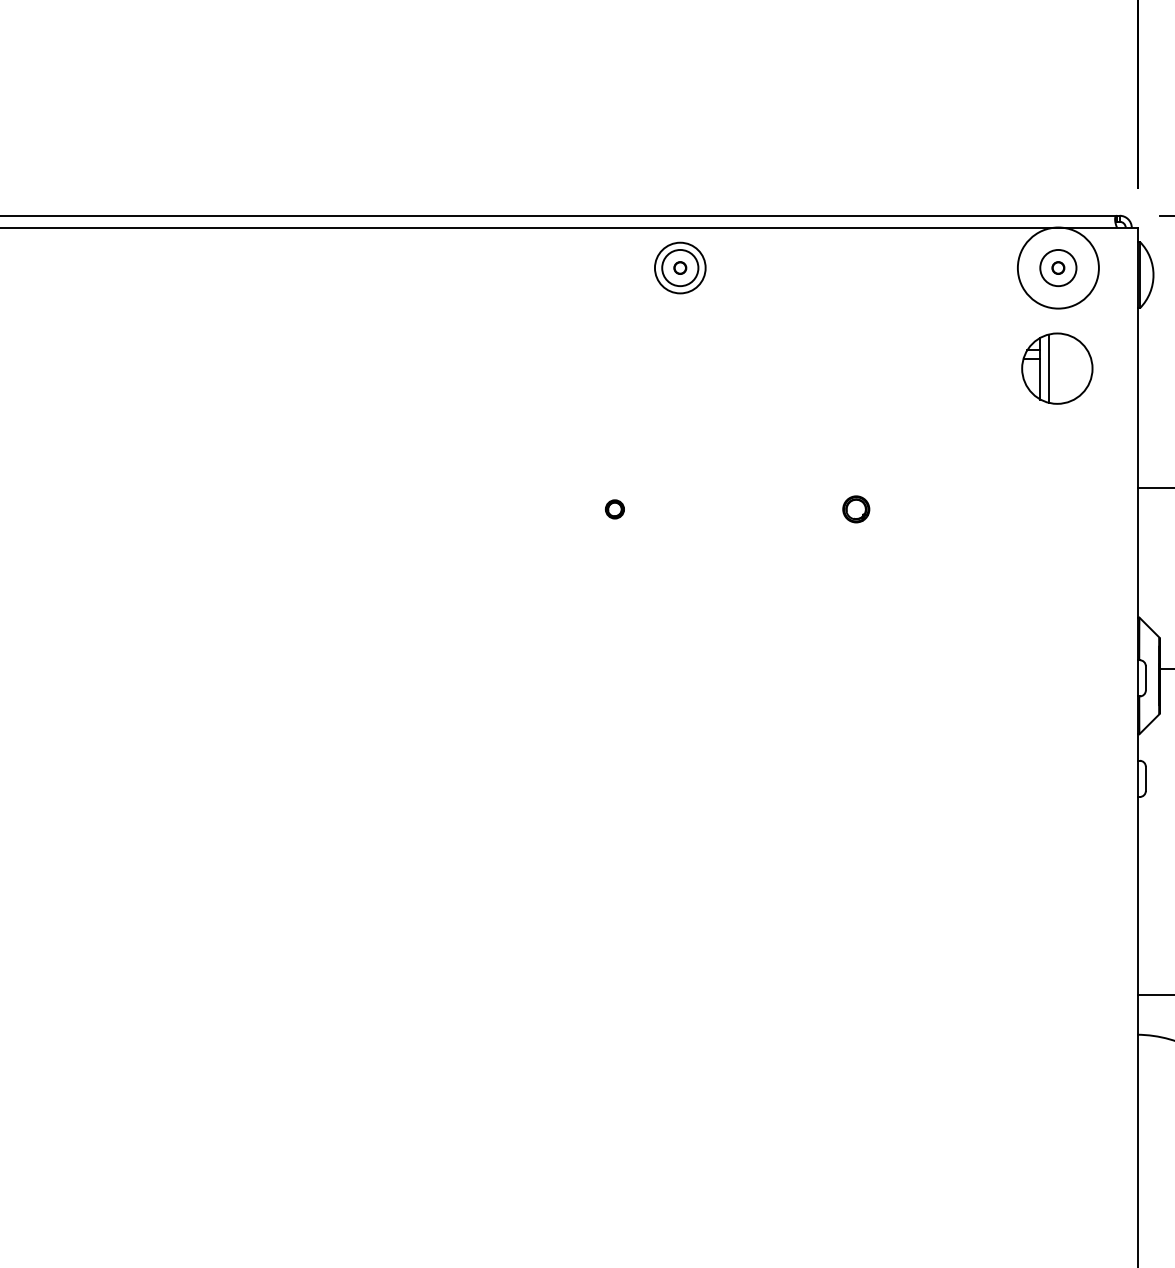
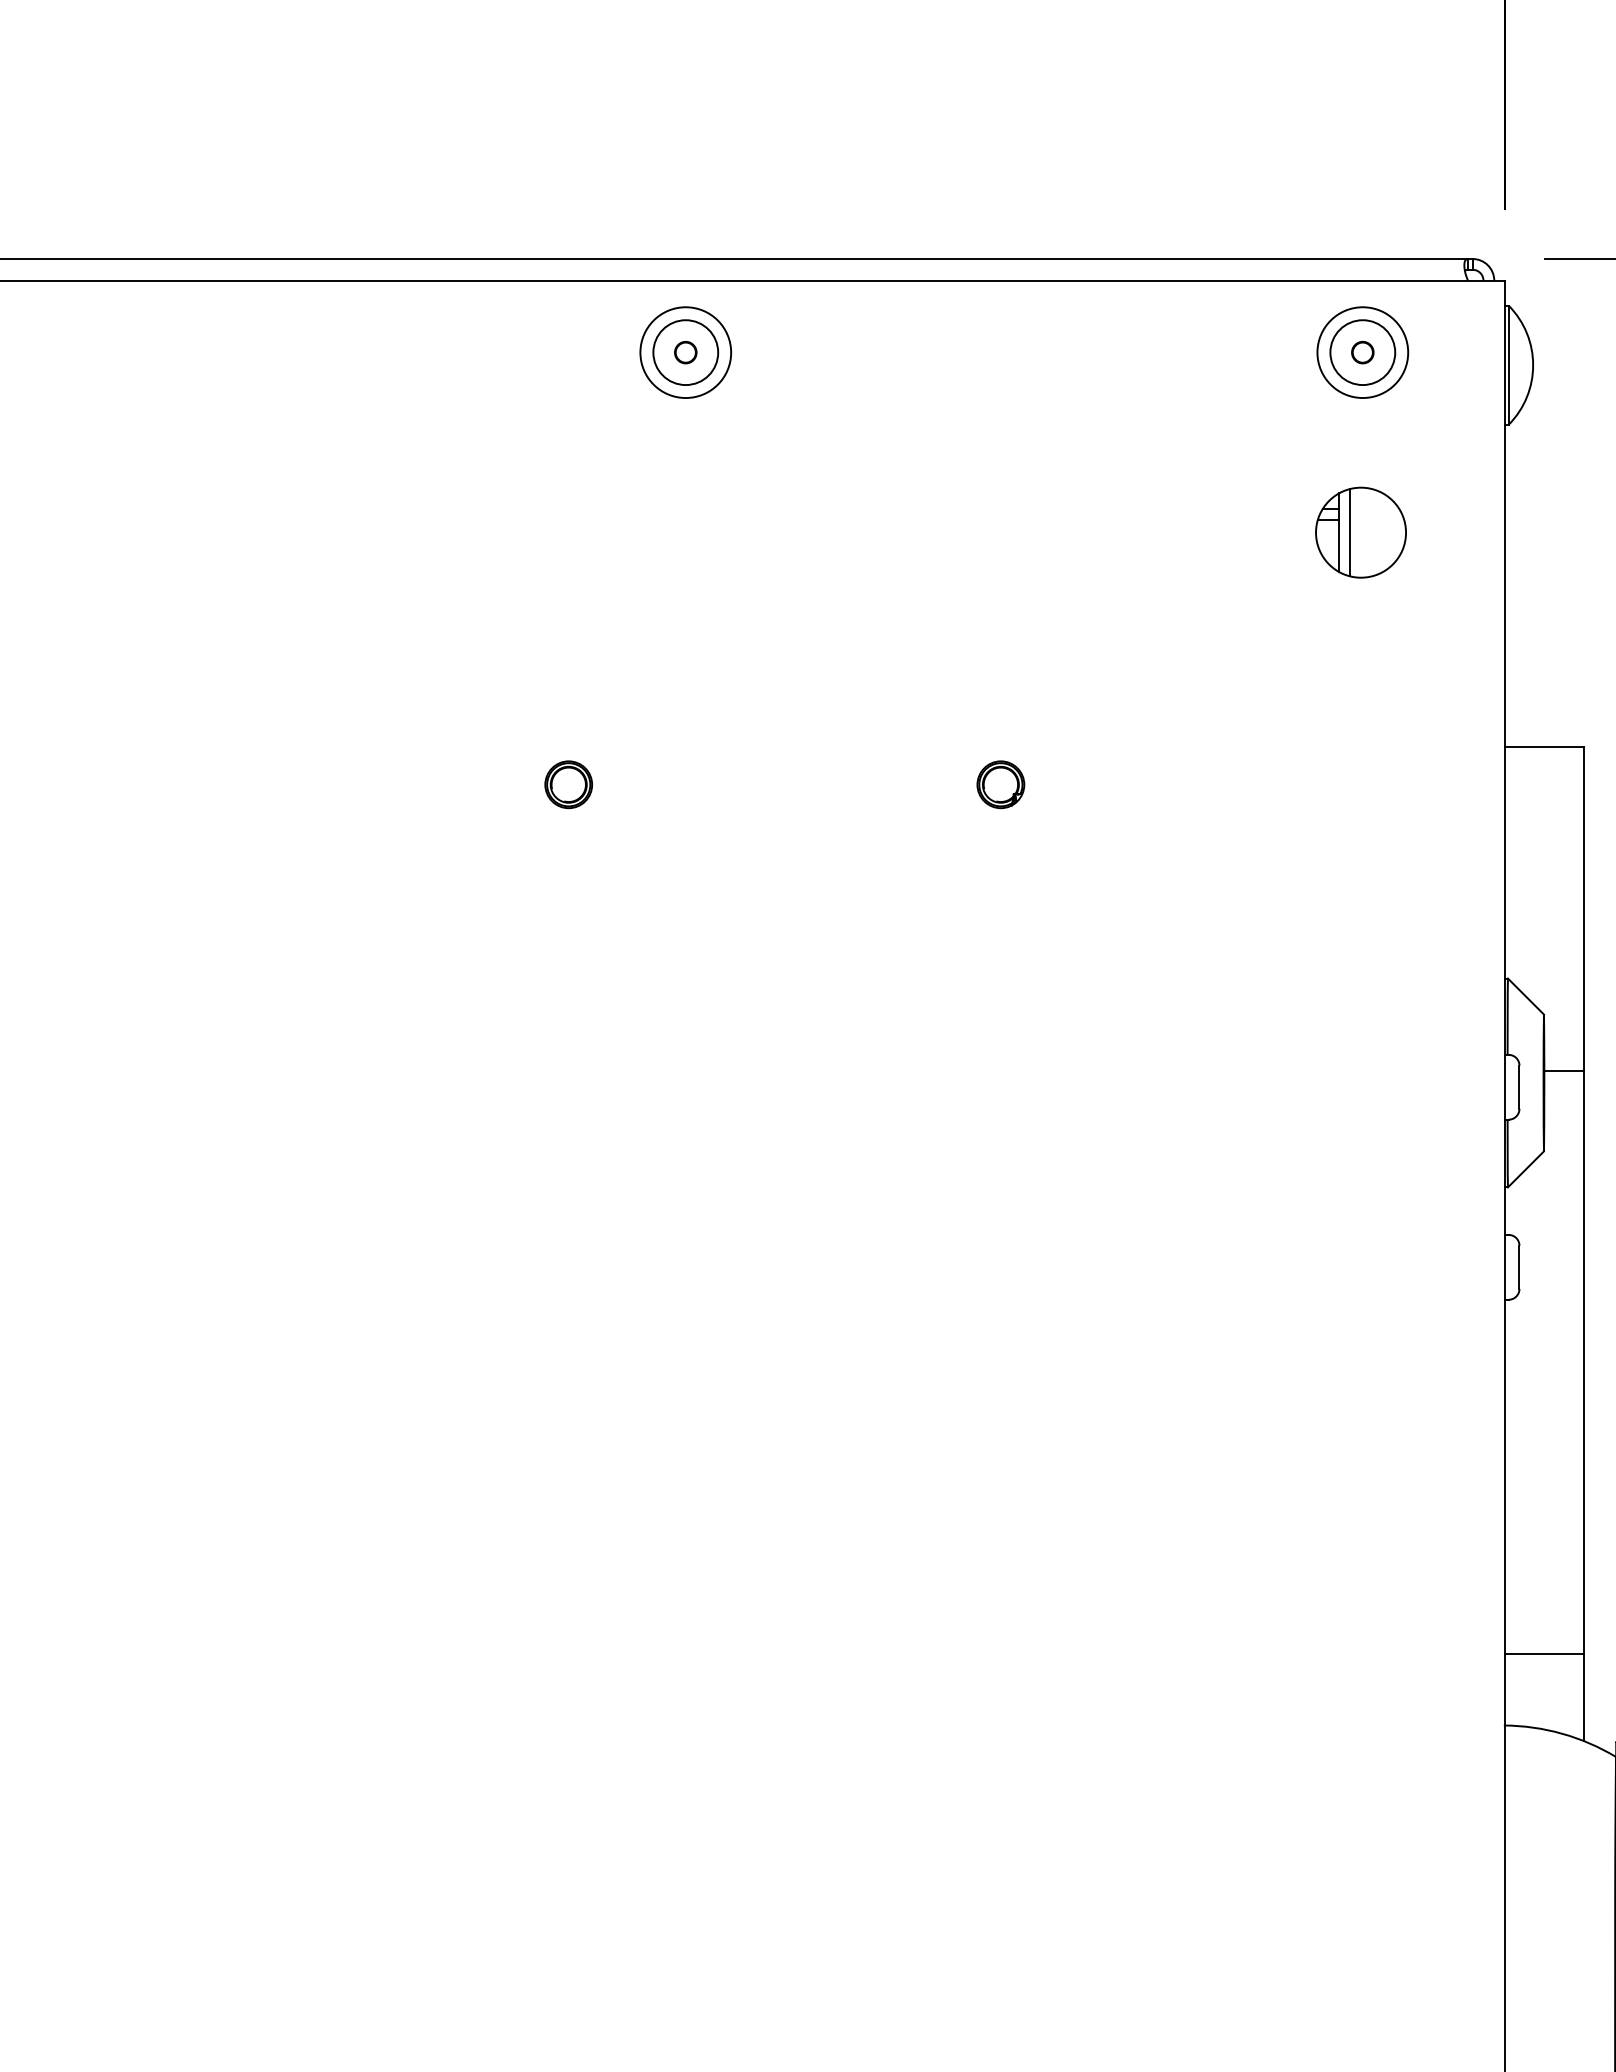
circle: (1058, 267) -> (1363, 351), size x0.62
part: (1057, 368) -> (1361, 532), size x0.71
part: (614, 509) -> (567, 784), size x1.43

